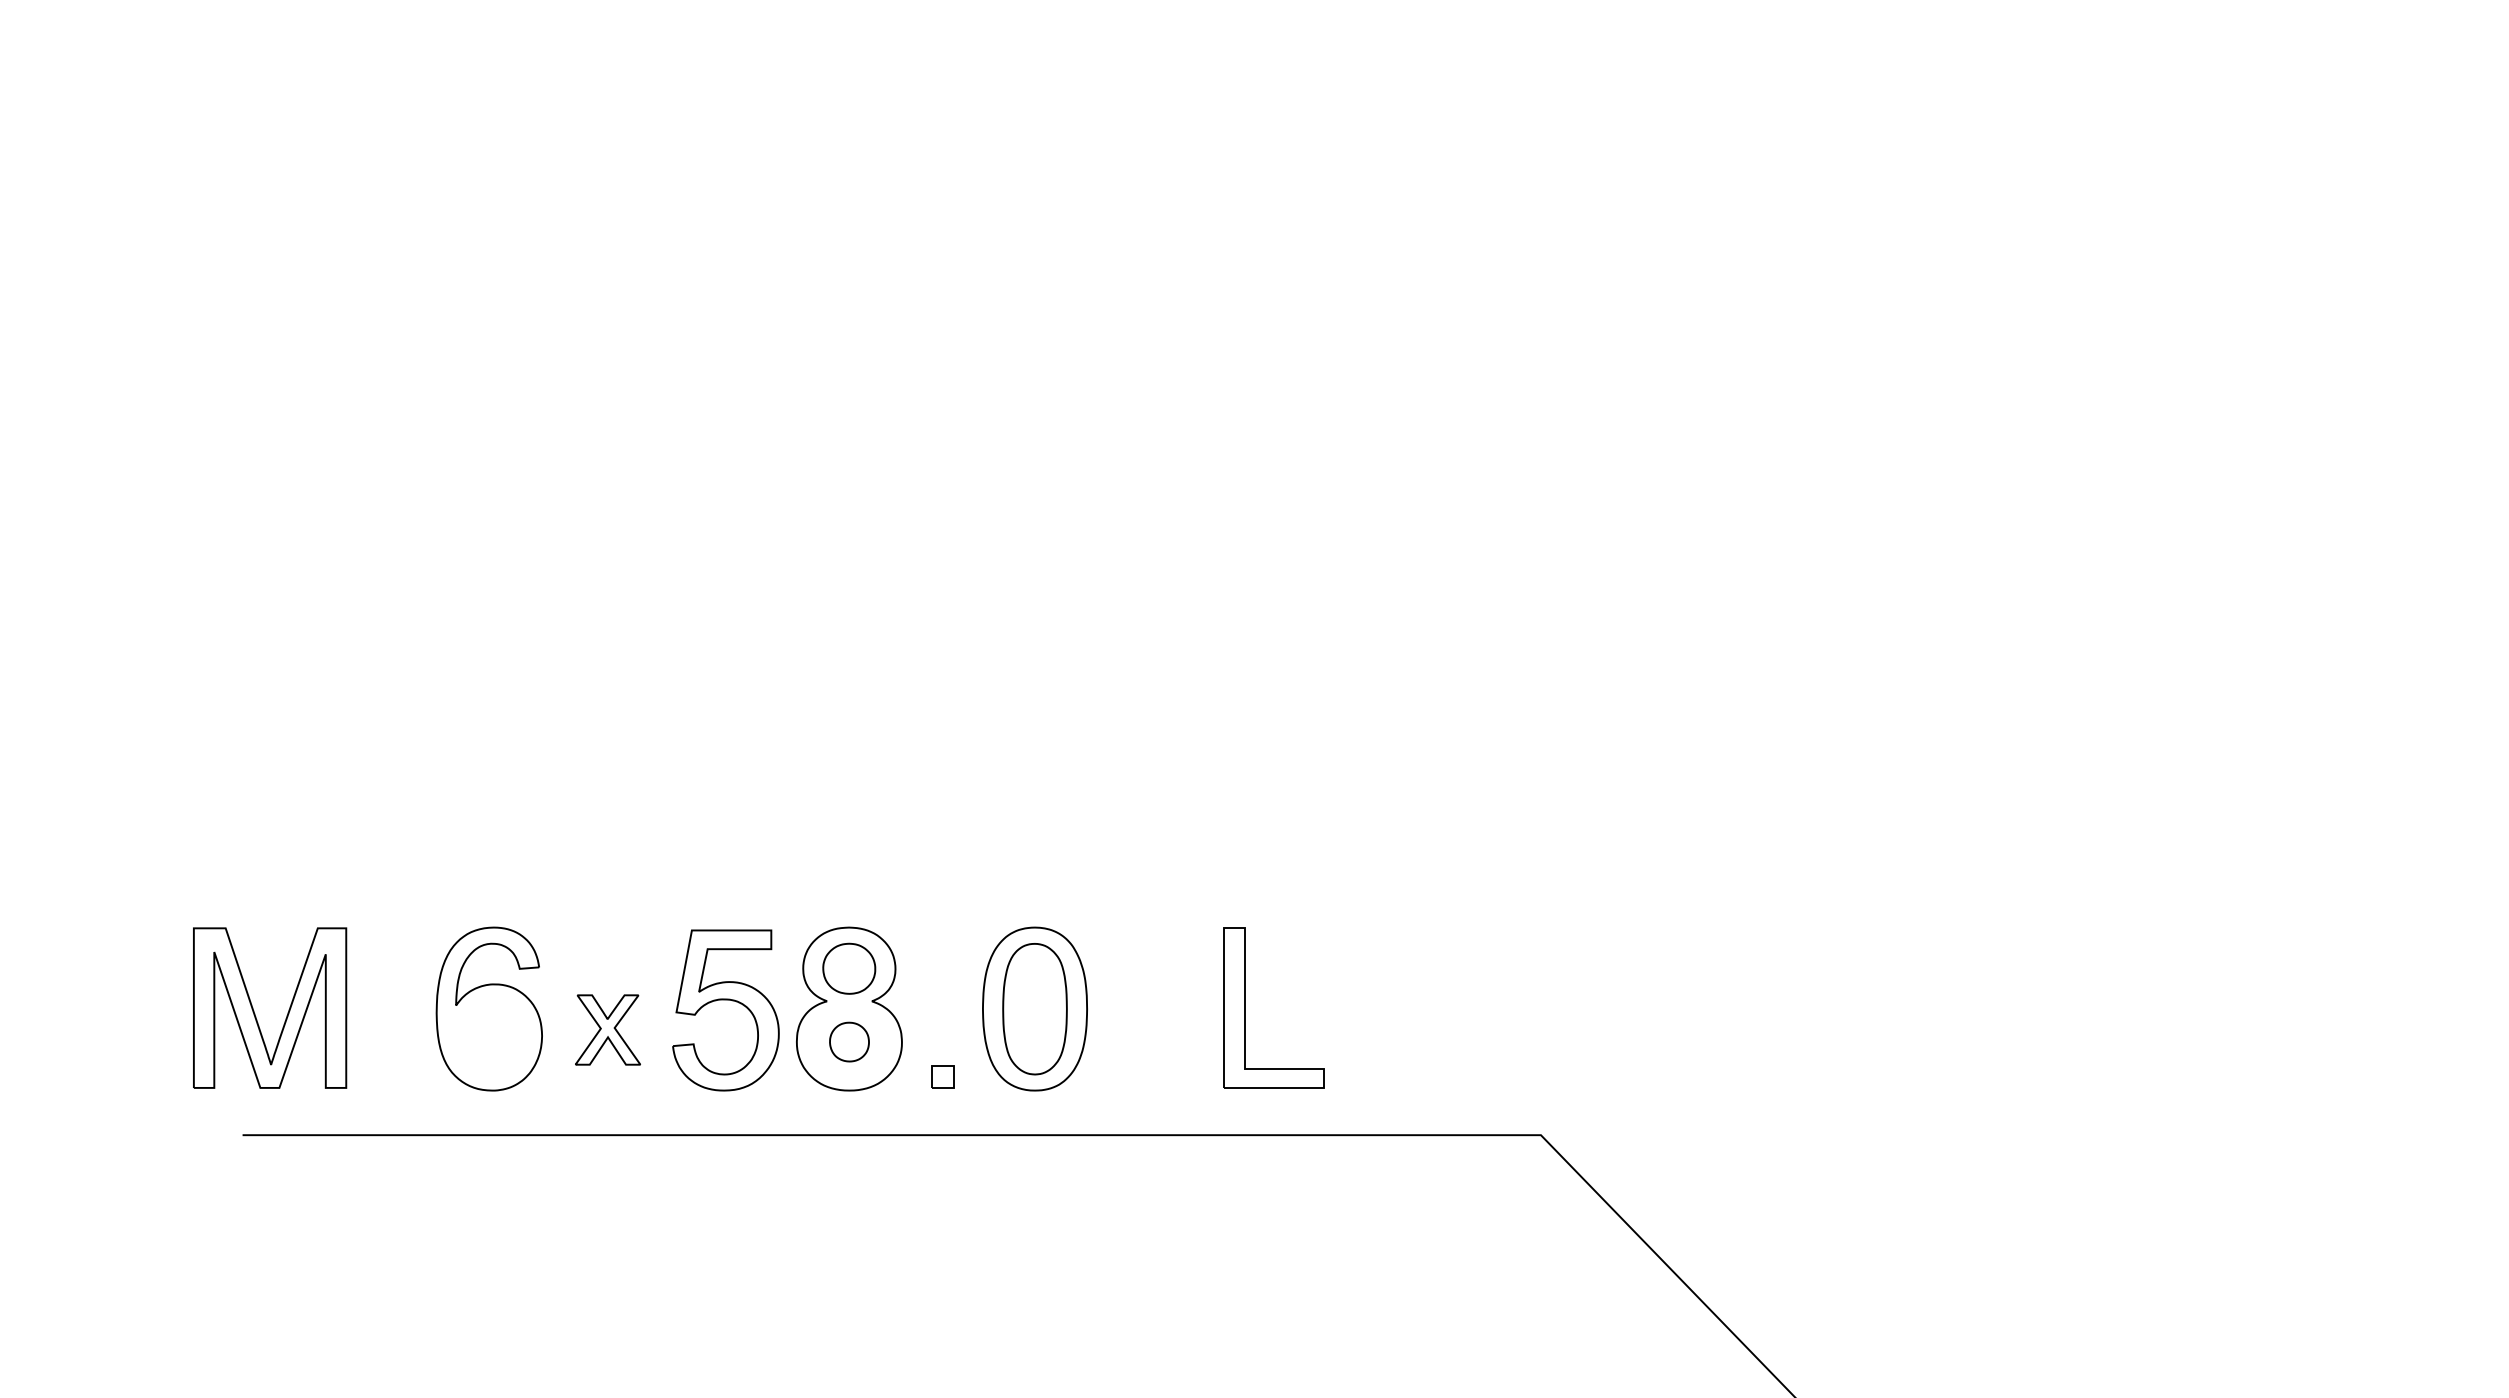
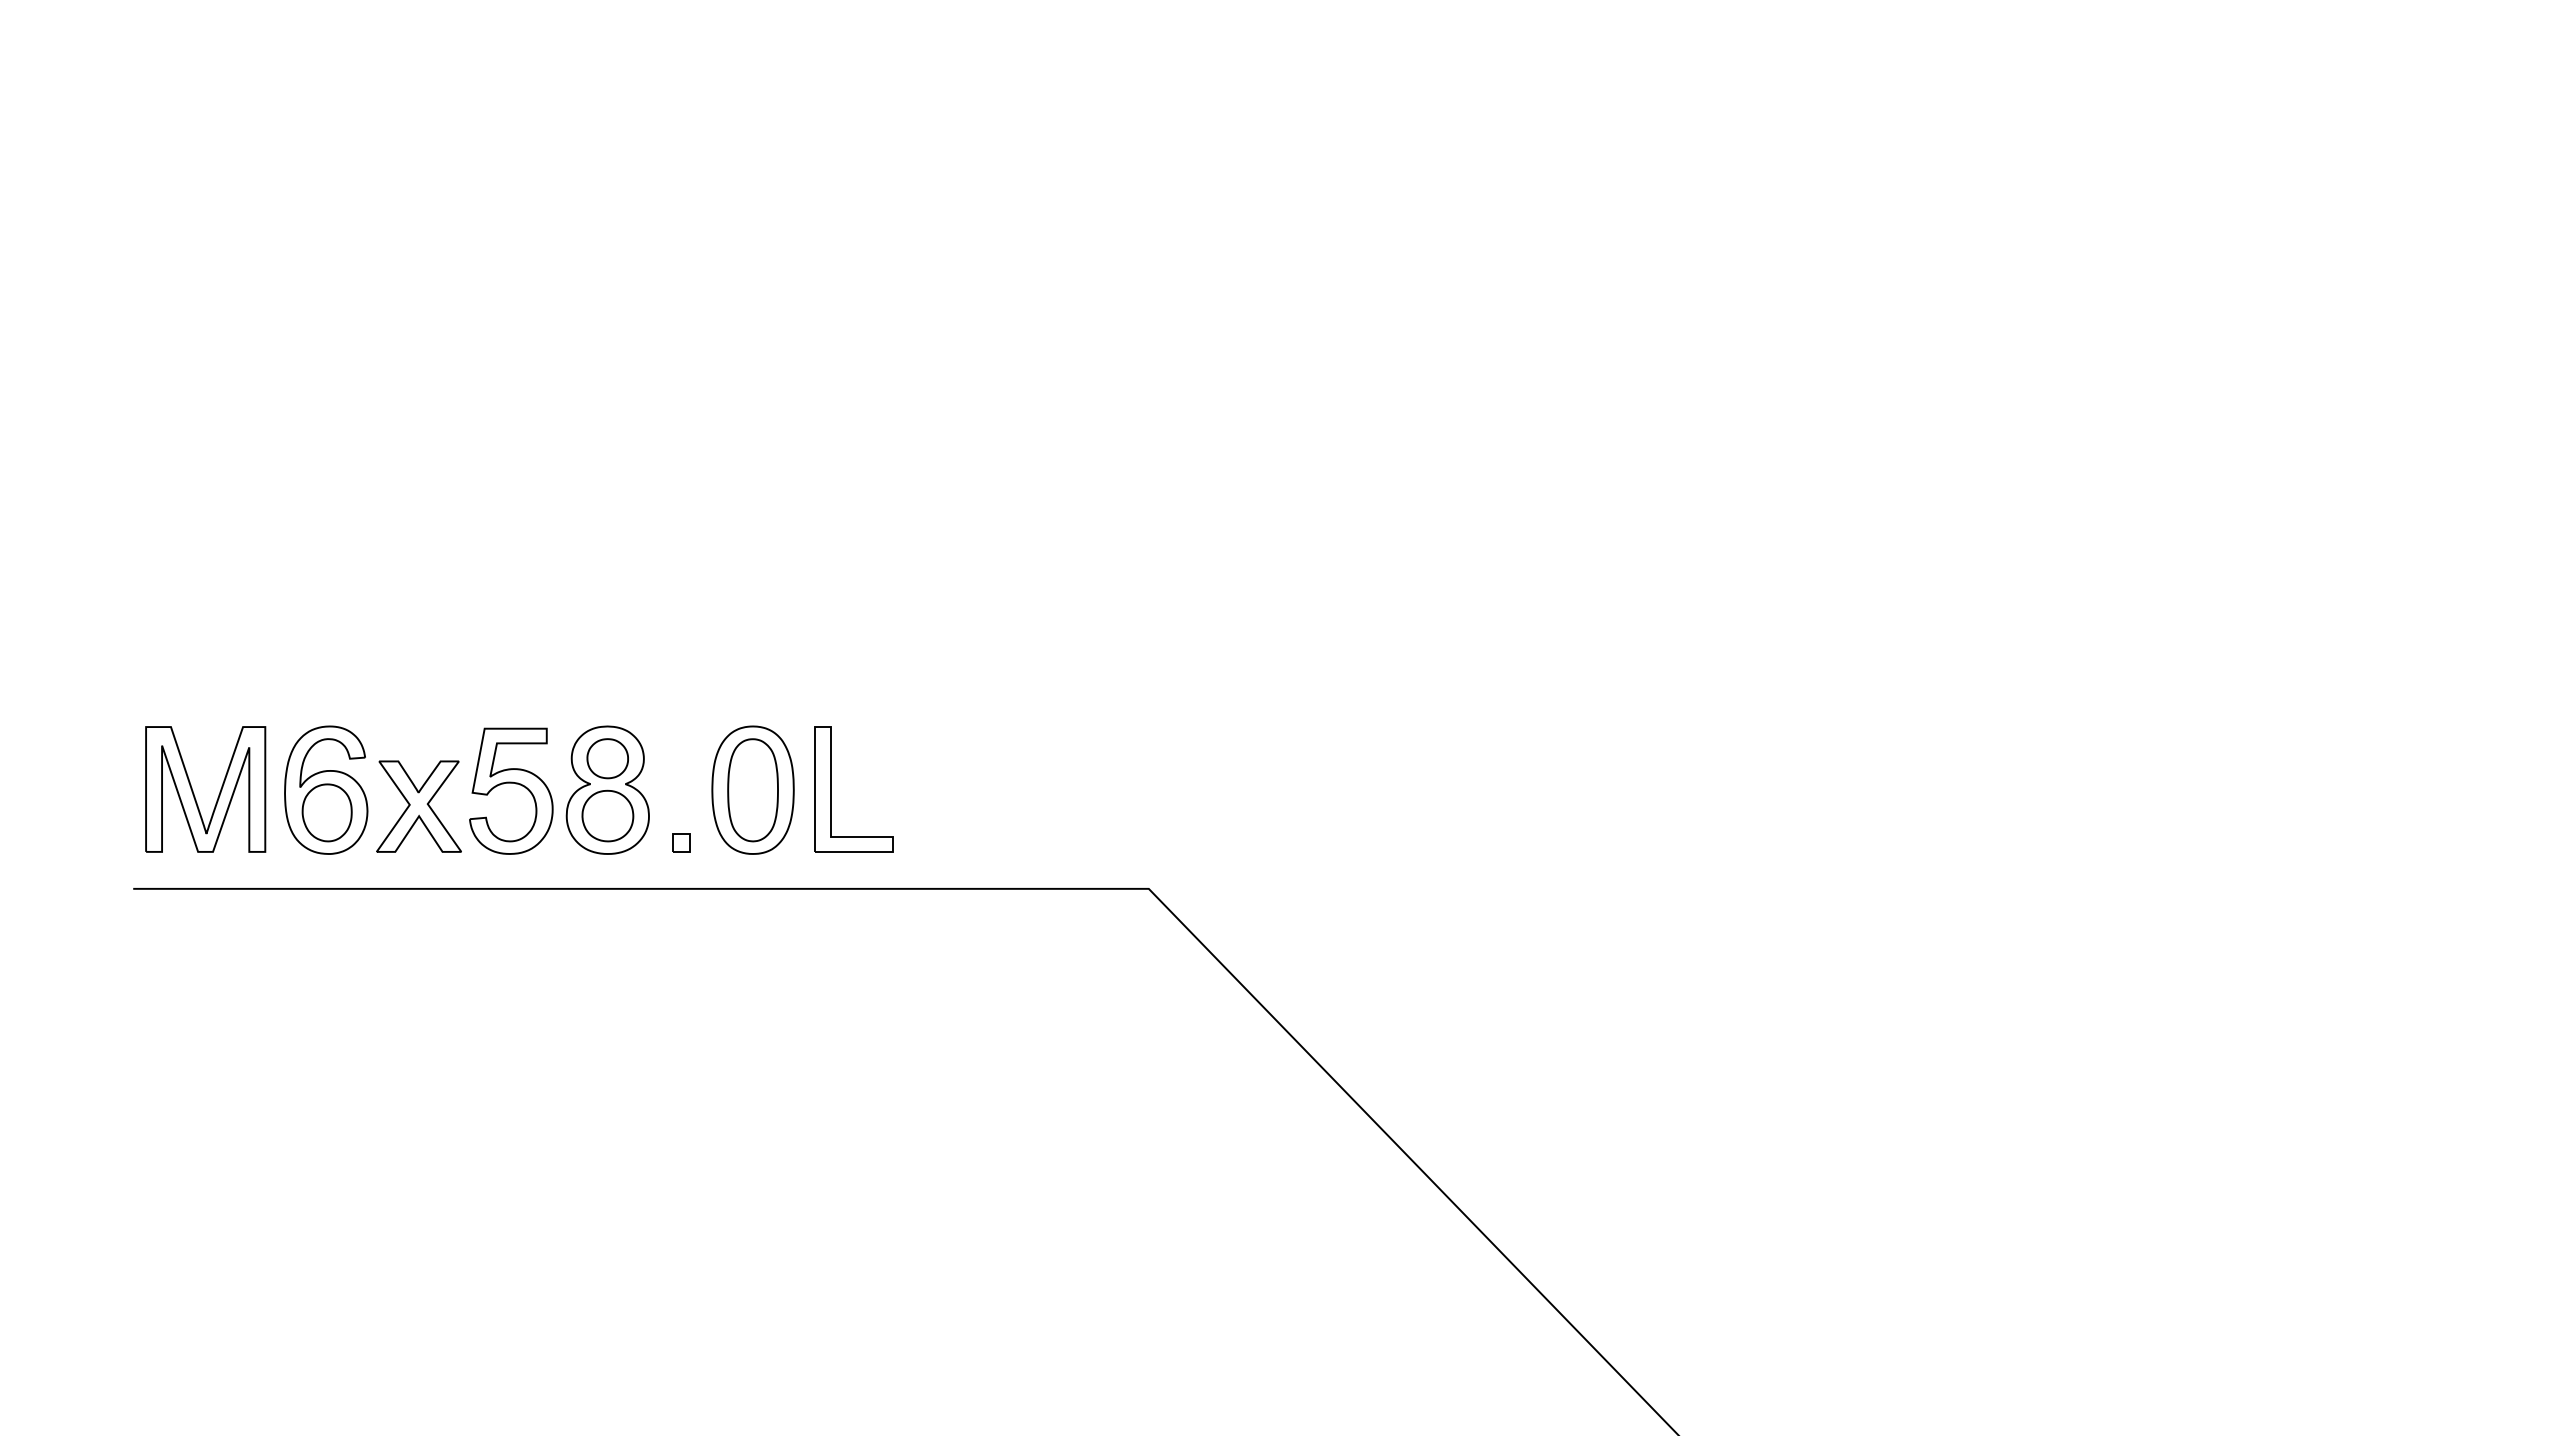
part: (1245, 1008) -> (831, 789), moved
part: (255, 1013) -> (194, 793), moved
part: (607, 1029) -> (418, 806), size x1.67
part: (489, 1037) -> (326, 812), added
part: (848, 1041) -> (607, 815), size x1.67

